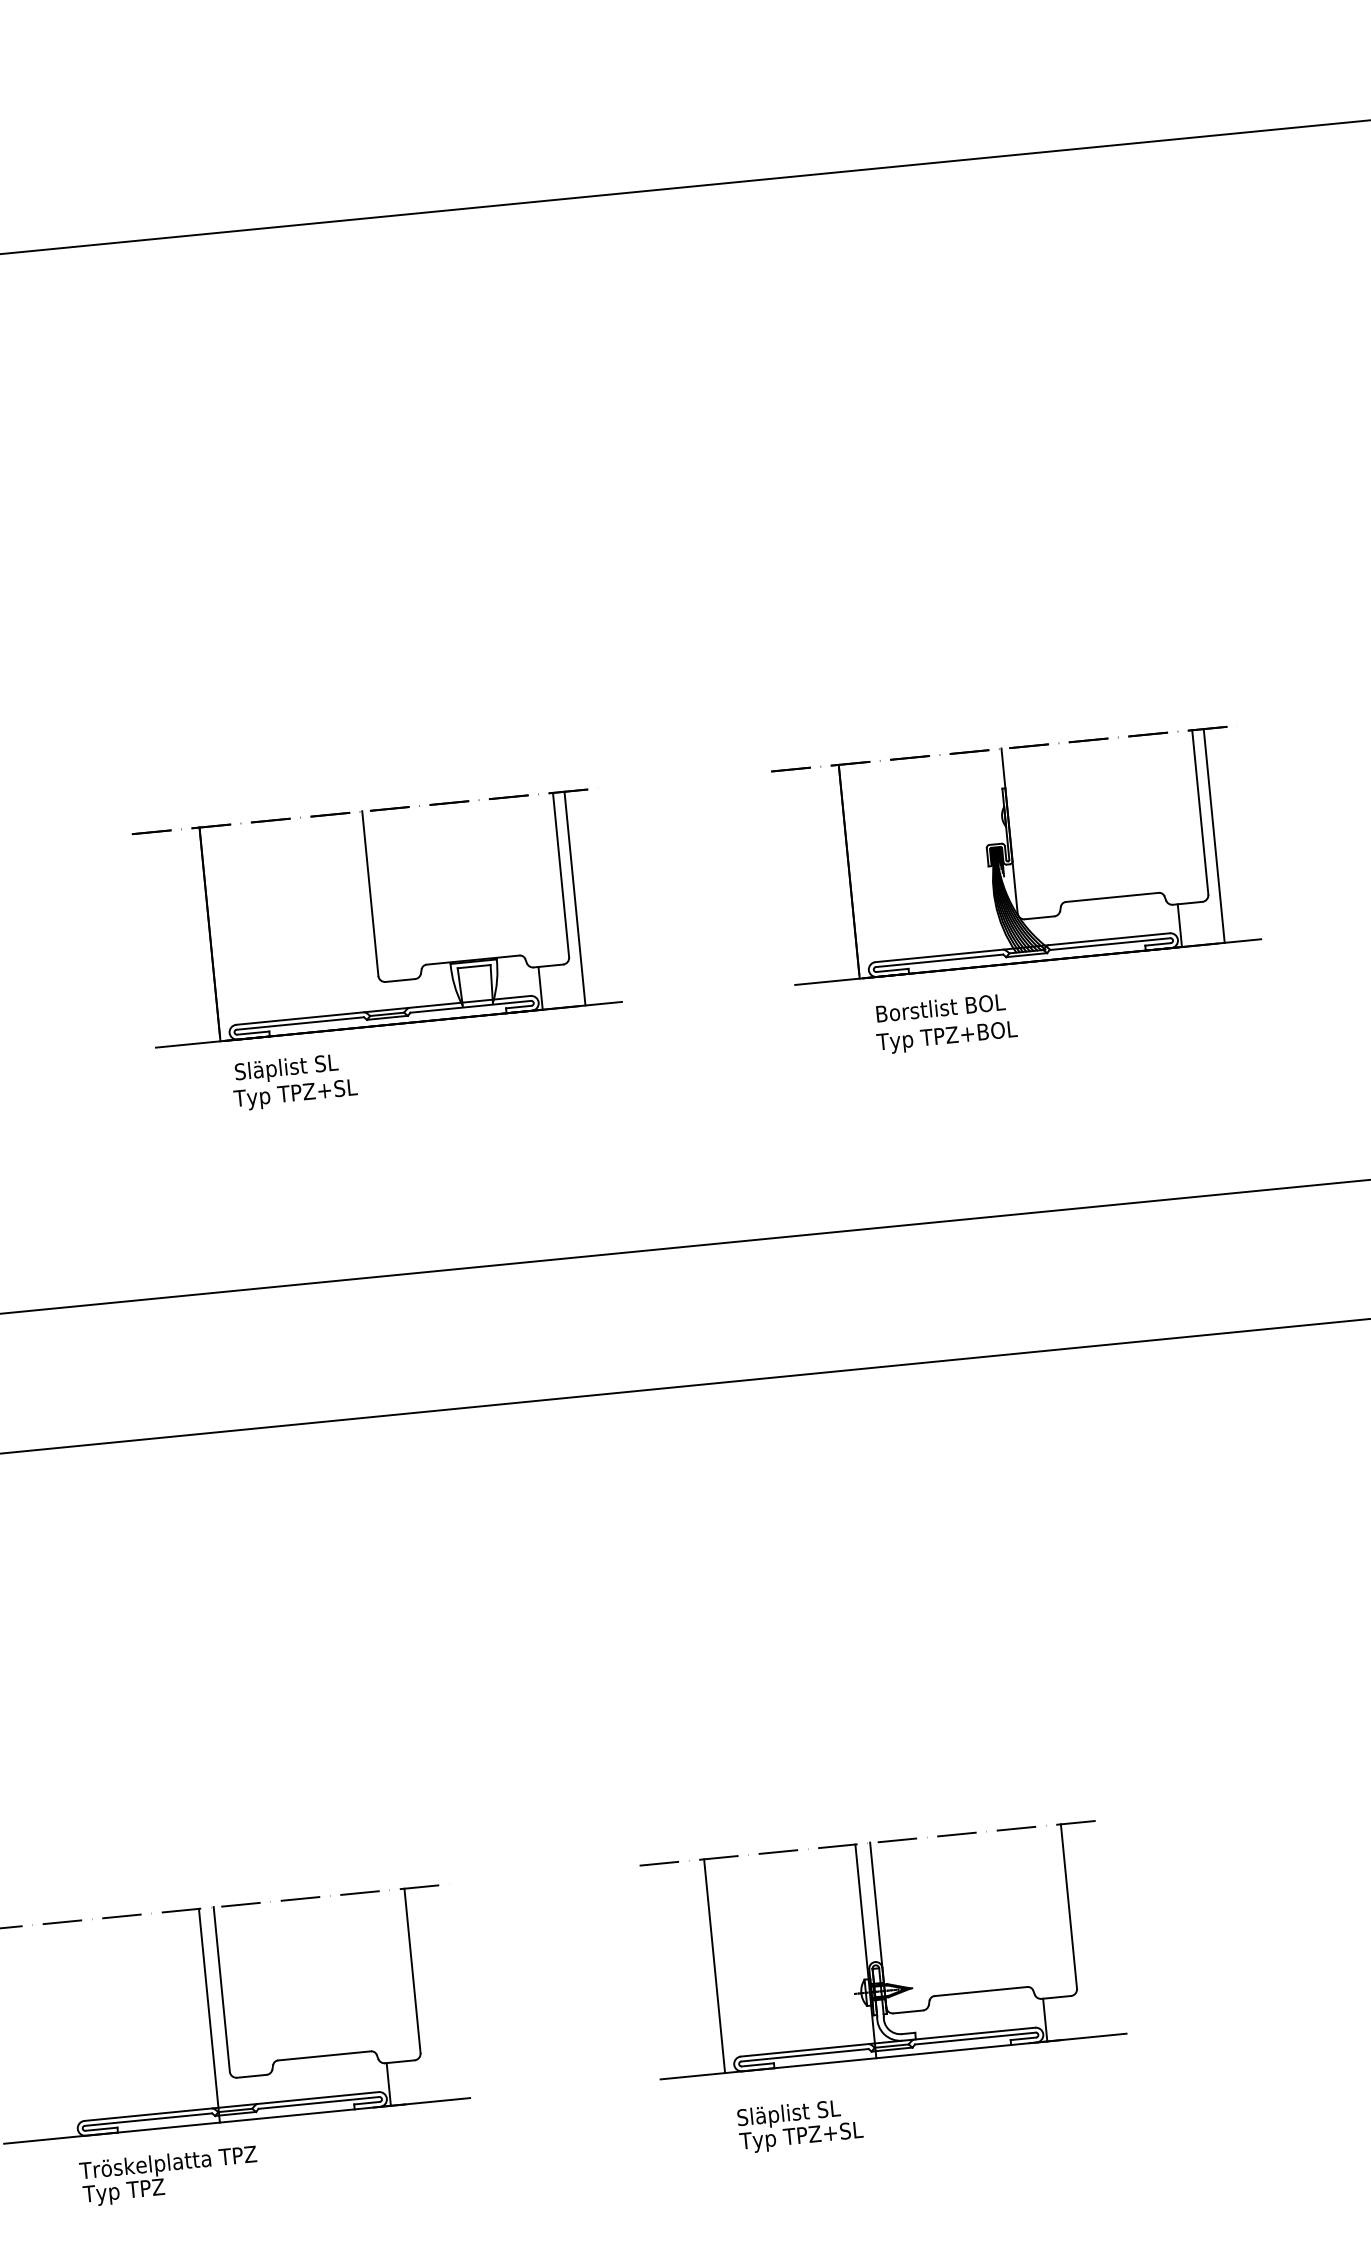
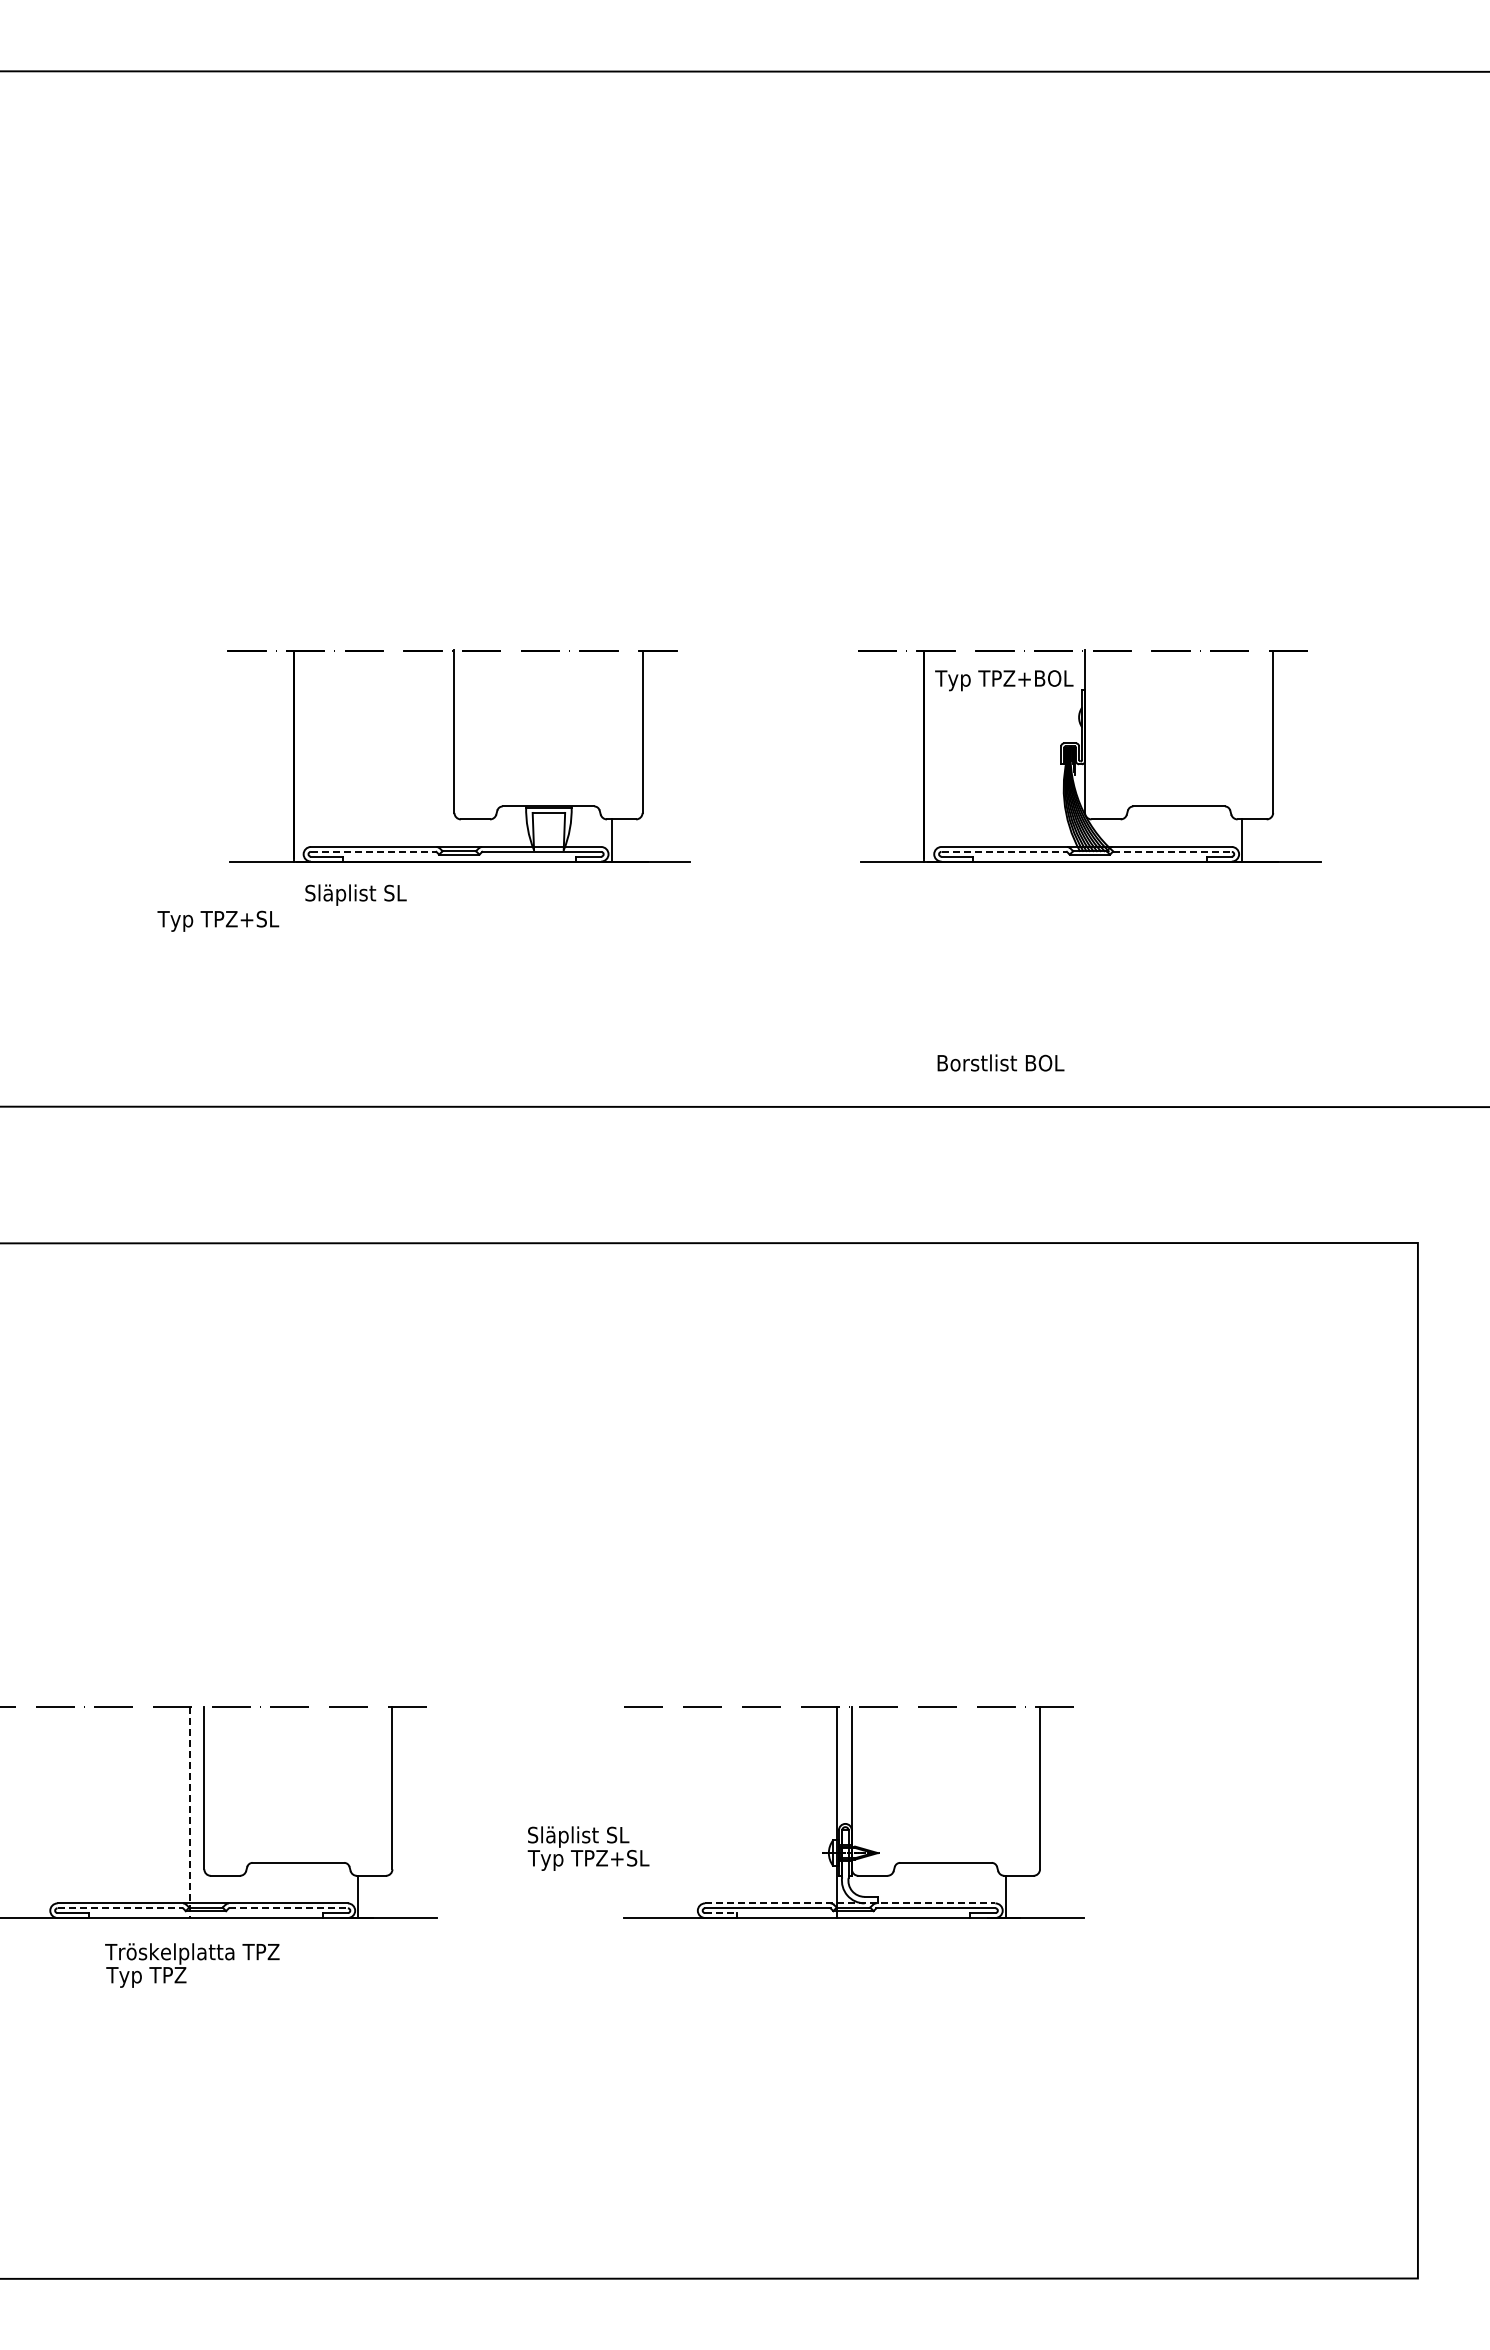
line: (1214, 835) -> (1284, 755), removed
line: (574, 898) -> (653, 755), removed
line: (1110, 943) -> (1172, 851), solid -> dashed
line: (939, 960) -> (1004, 851), solid -> dashed
text: (940, 1007) -> (1000, 1062), moved
line: (300, 1023) -> (373, 851), solid -> dashed
text: (947, 1037) -> (1004, 680), moved
text: (295, 1094) -> (218, 920), moved
line: (715, 1966) -> (688, 1812), removed
line: (209, 2016) -> (189, 1813), solid -> dashed
line: (888, 2042) -> (850, 1903), solid -> dashed
line: (757, 2065) -> (720, 1913), solid -> dashed
line: (319, 2103) -> (288, 1908), solid -> dashed
line: (148, 2119) -> (120, 1908), solid -> dashed
text: (800, 2125) -> (588, 1848), moved
text: (169, 2176) -> (192, 1965), moved

